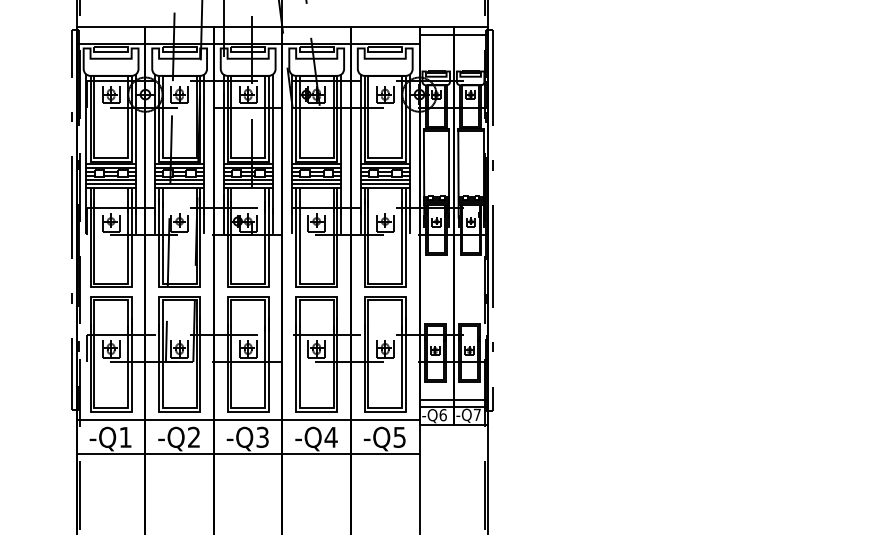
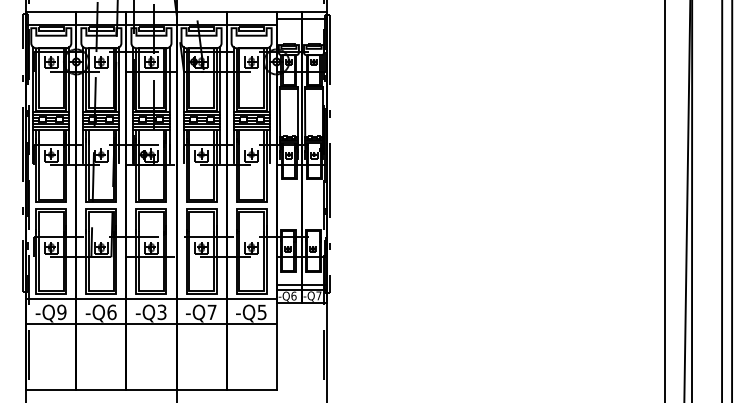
text: (330, 436) -> (211, 311), -Q4 -> -Q7
text: (125, 437) -> (61, 312), -Q1 -> -Q9
text: (193, 437) -> (111, 312), -Q2 -> -Q6

